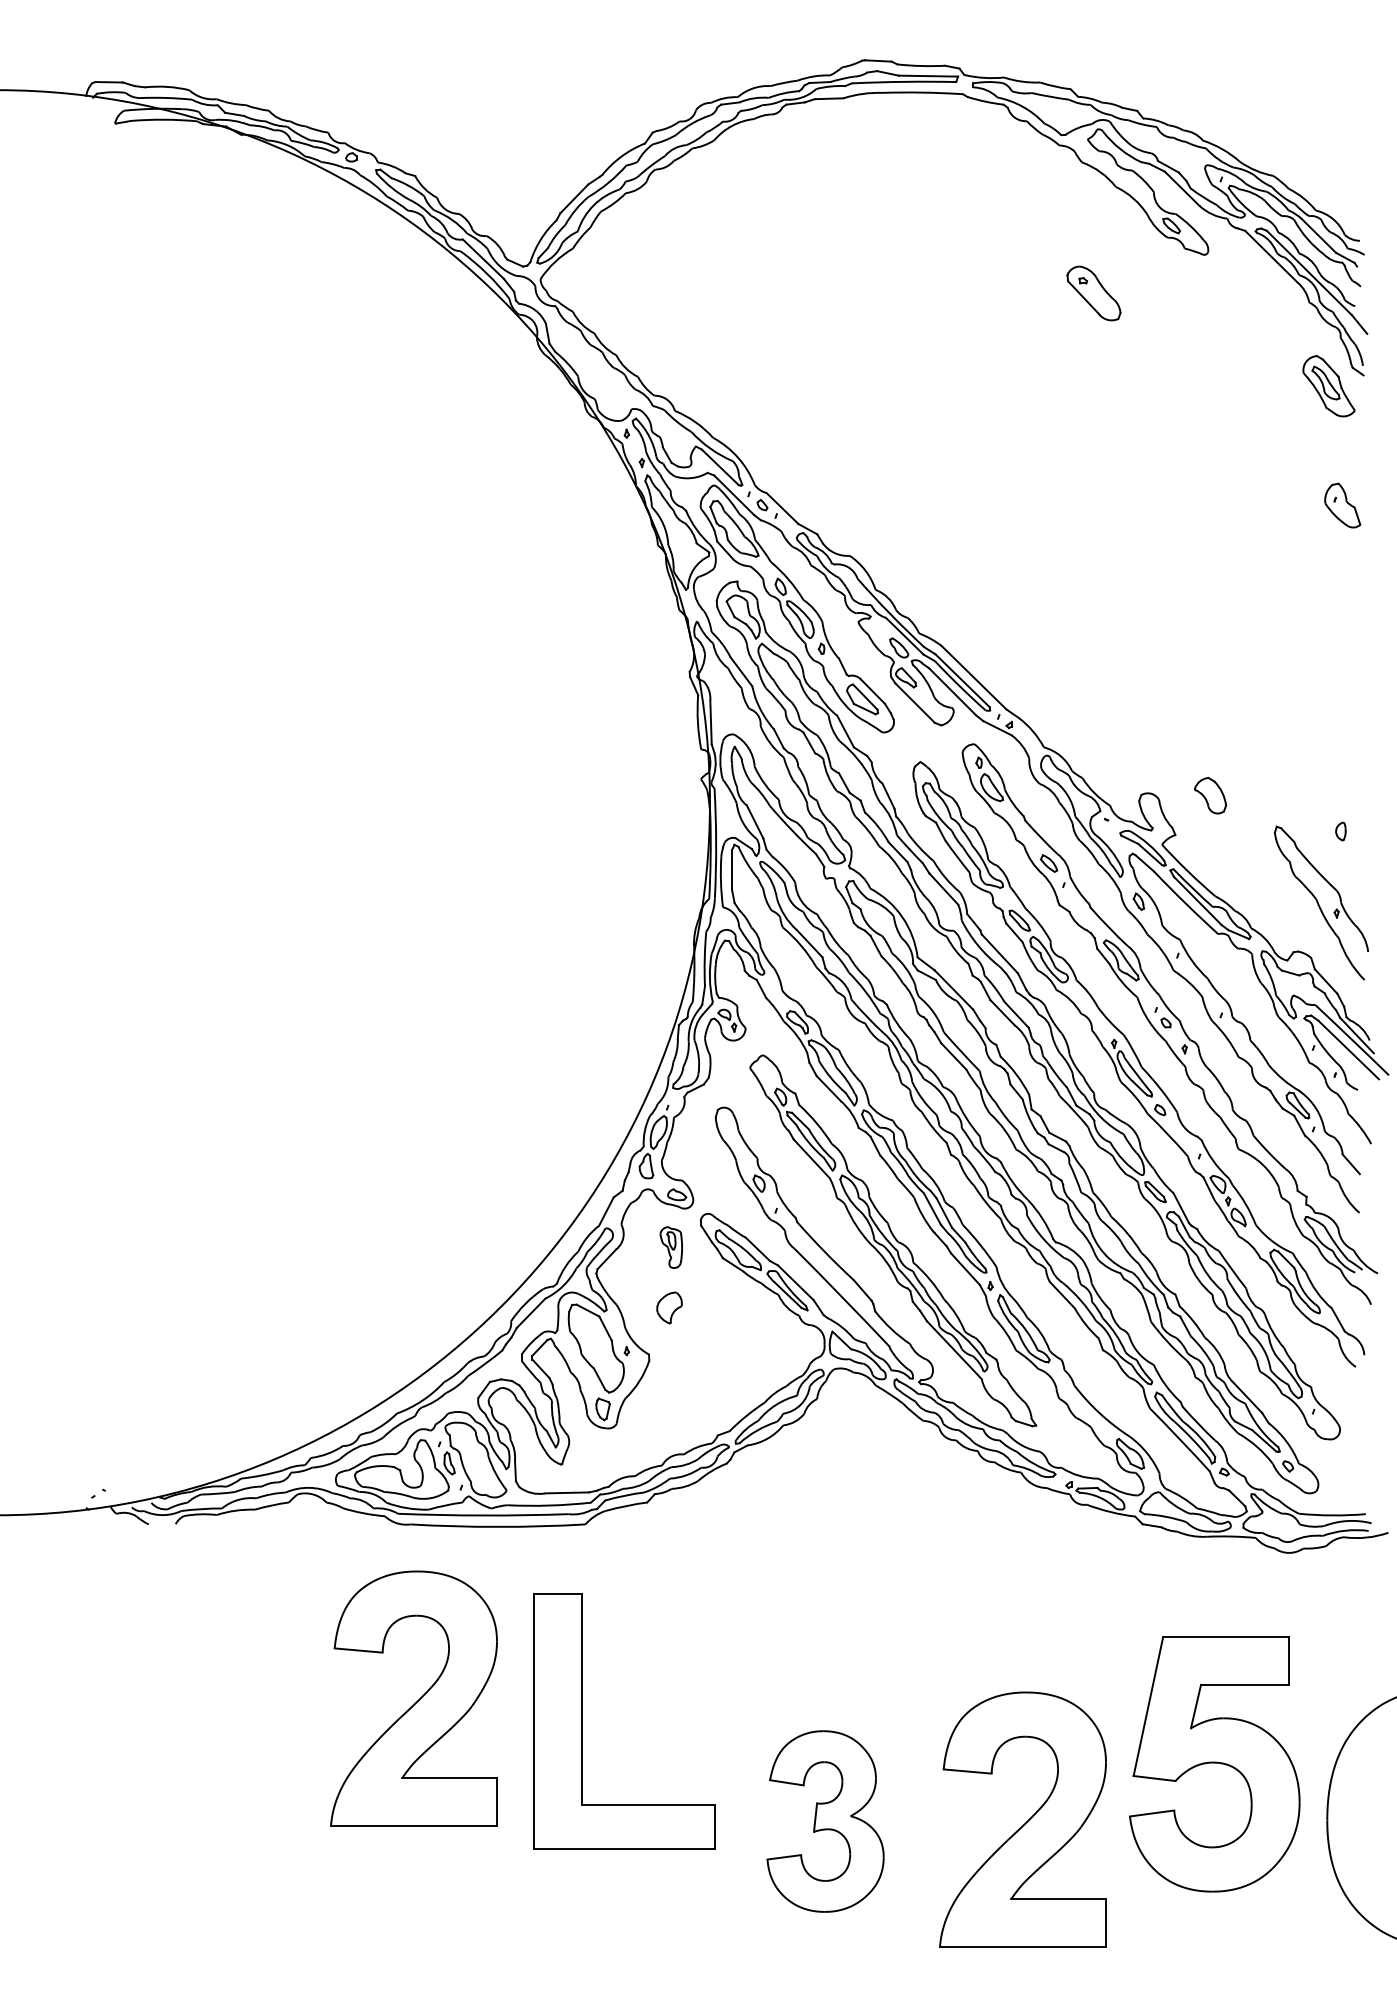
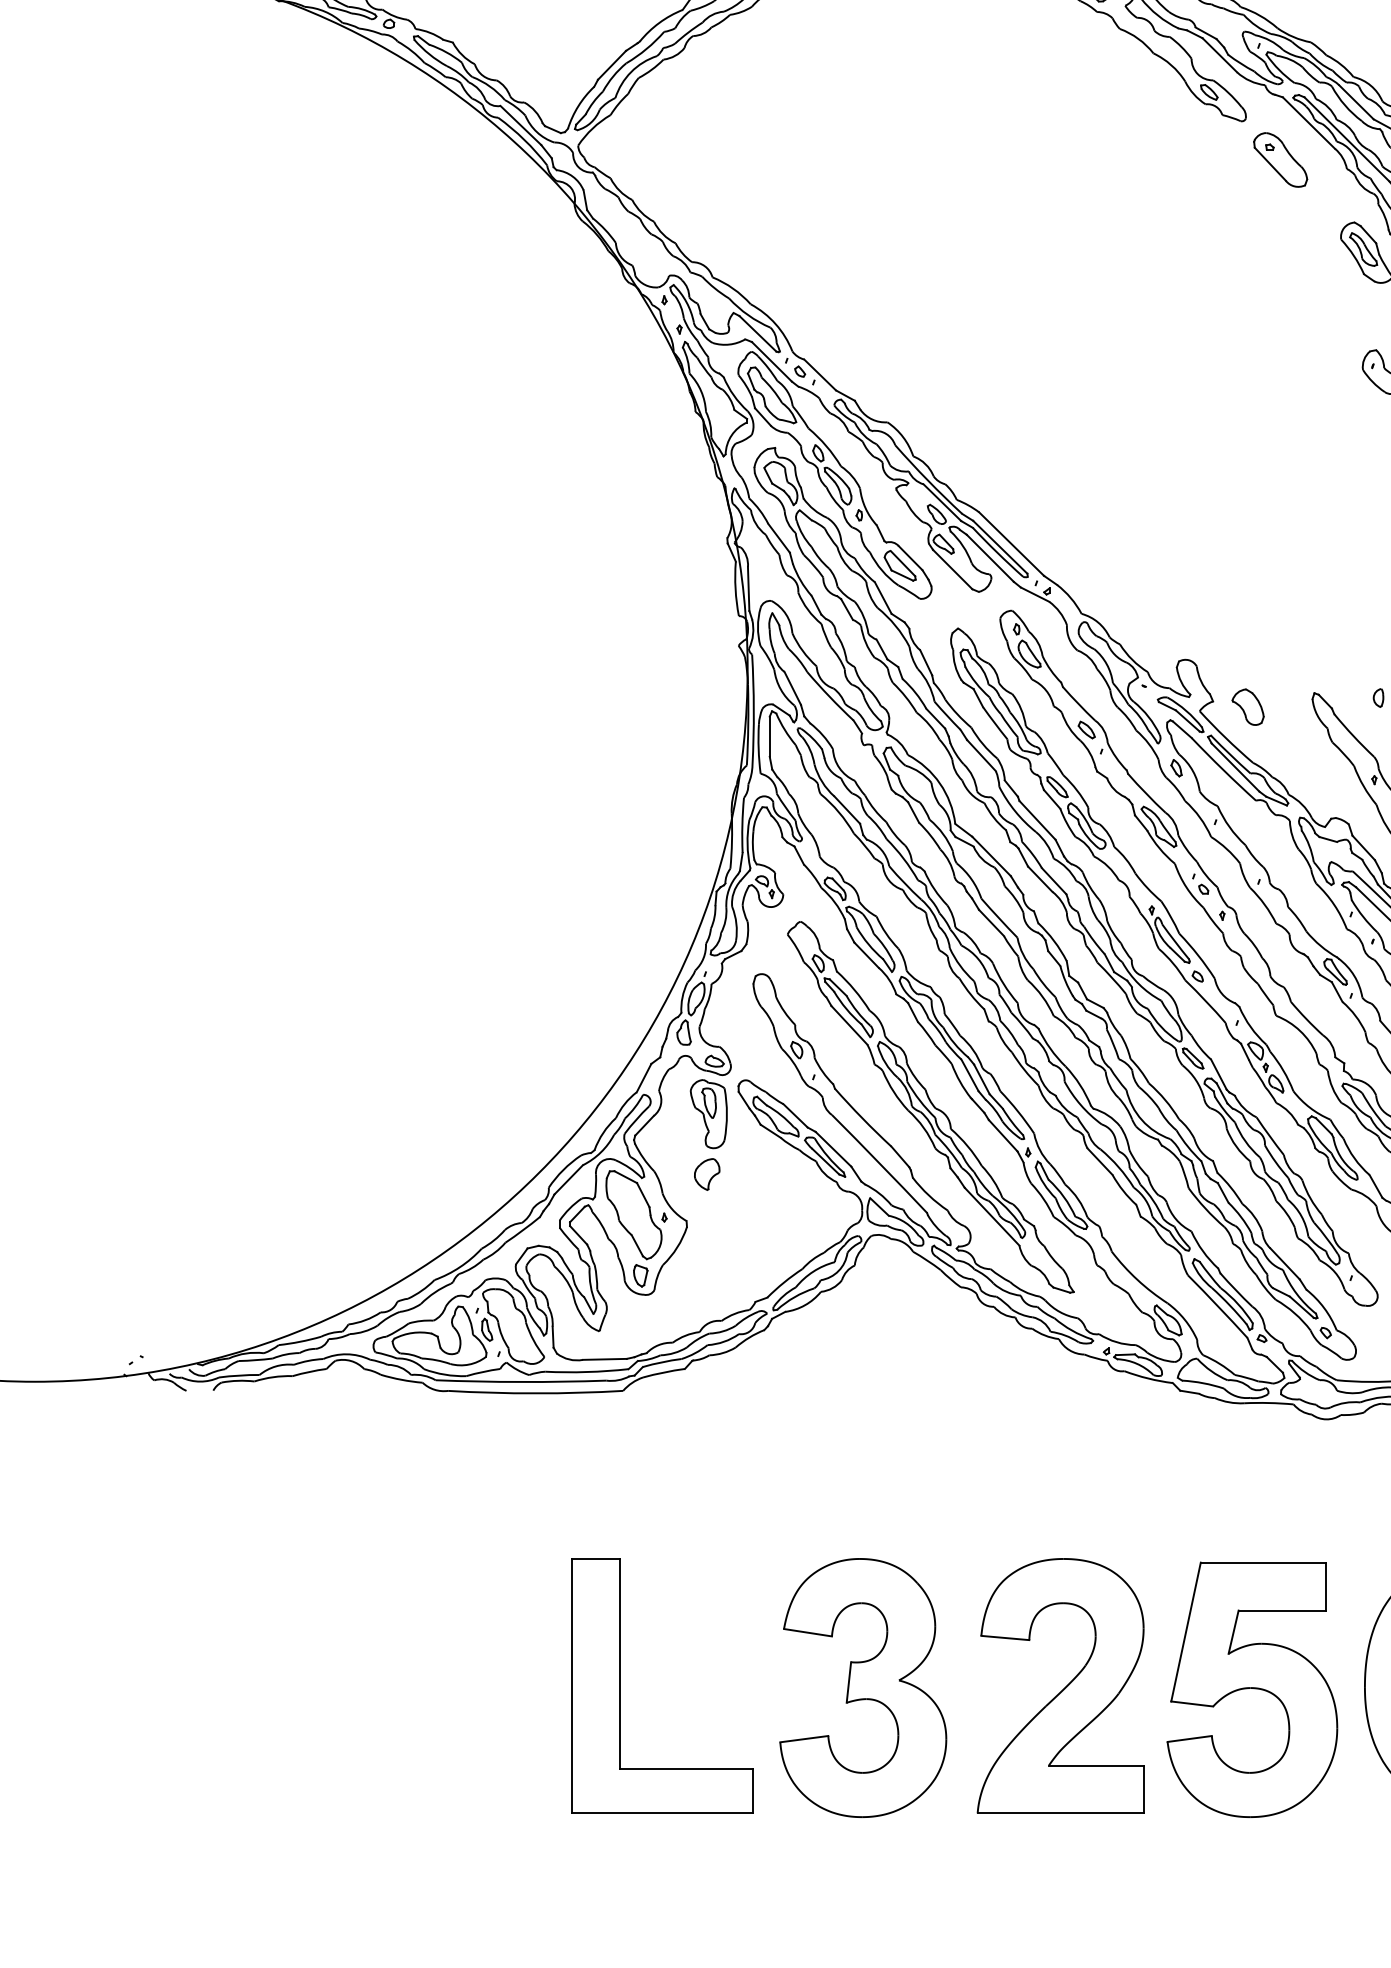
part: (1093, 293) -> (1280, 159), moved
part: (1210, 795) -> (1248, 706), moved
part: (671, 1247) -> (709, 1113), size x1.67
part: (413, 1698) -> (451, 1564), removed
part: (582, 1721) -> (620, 1685), moved
part: (1214, 1764) -> (1252, 1689), moved
part: (825, 1821) -> (863, 1687), size x1.43

